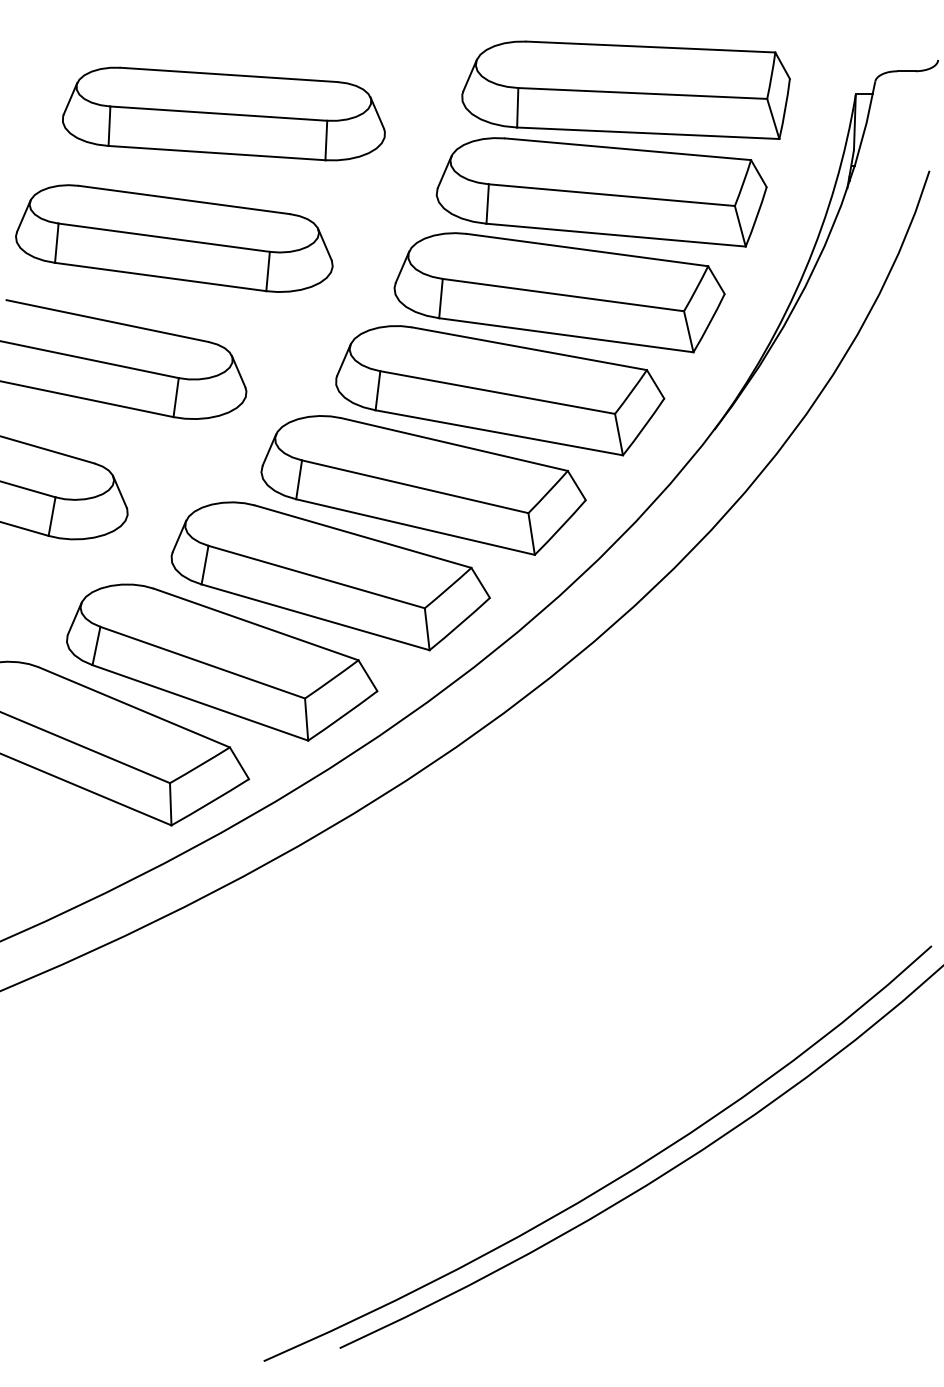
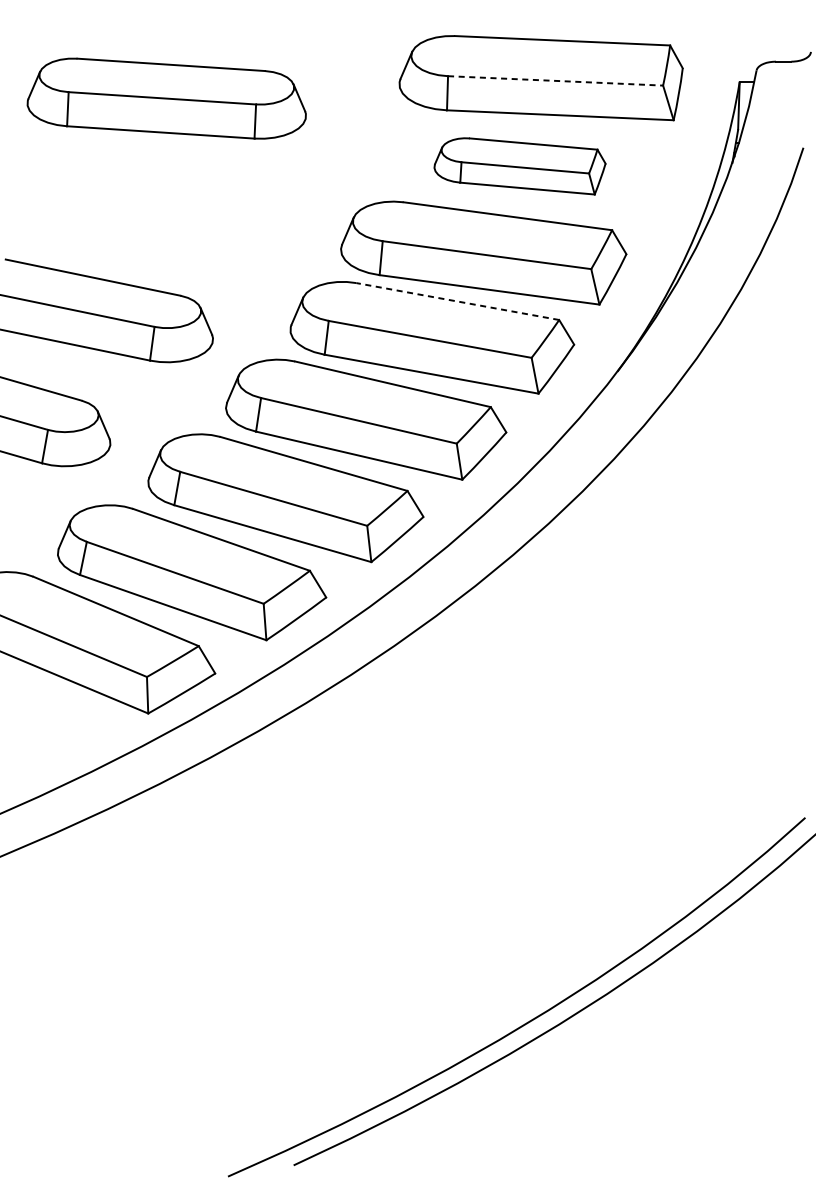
line: (642, 93) -> (555, 80), solid -> dashed
part: (223, 113) -> (166, 98), moved
part: (601, 192) -> (519, 166), size x0.6
part: (174, 238) -> (150, 206), removed
line: (529, 348) -> (457, 301), solid -> dashed

